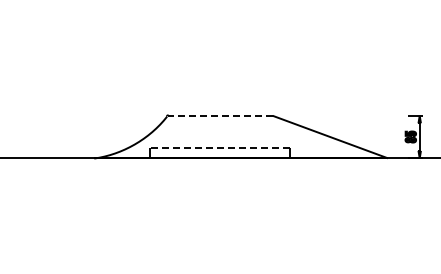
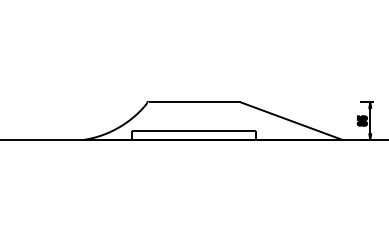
line: (220, 115) -> (194, 102), dashed -> solid
line: (219, 148) -> (193, 131), dashed -> solid

